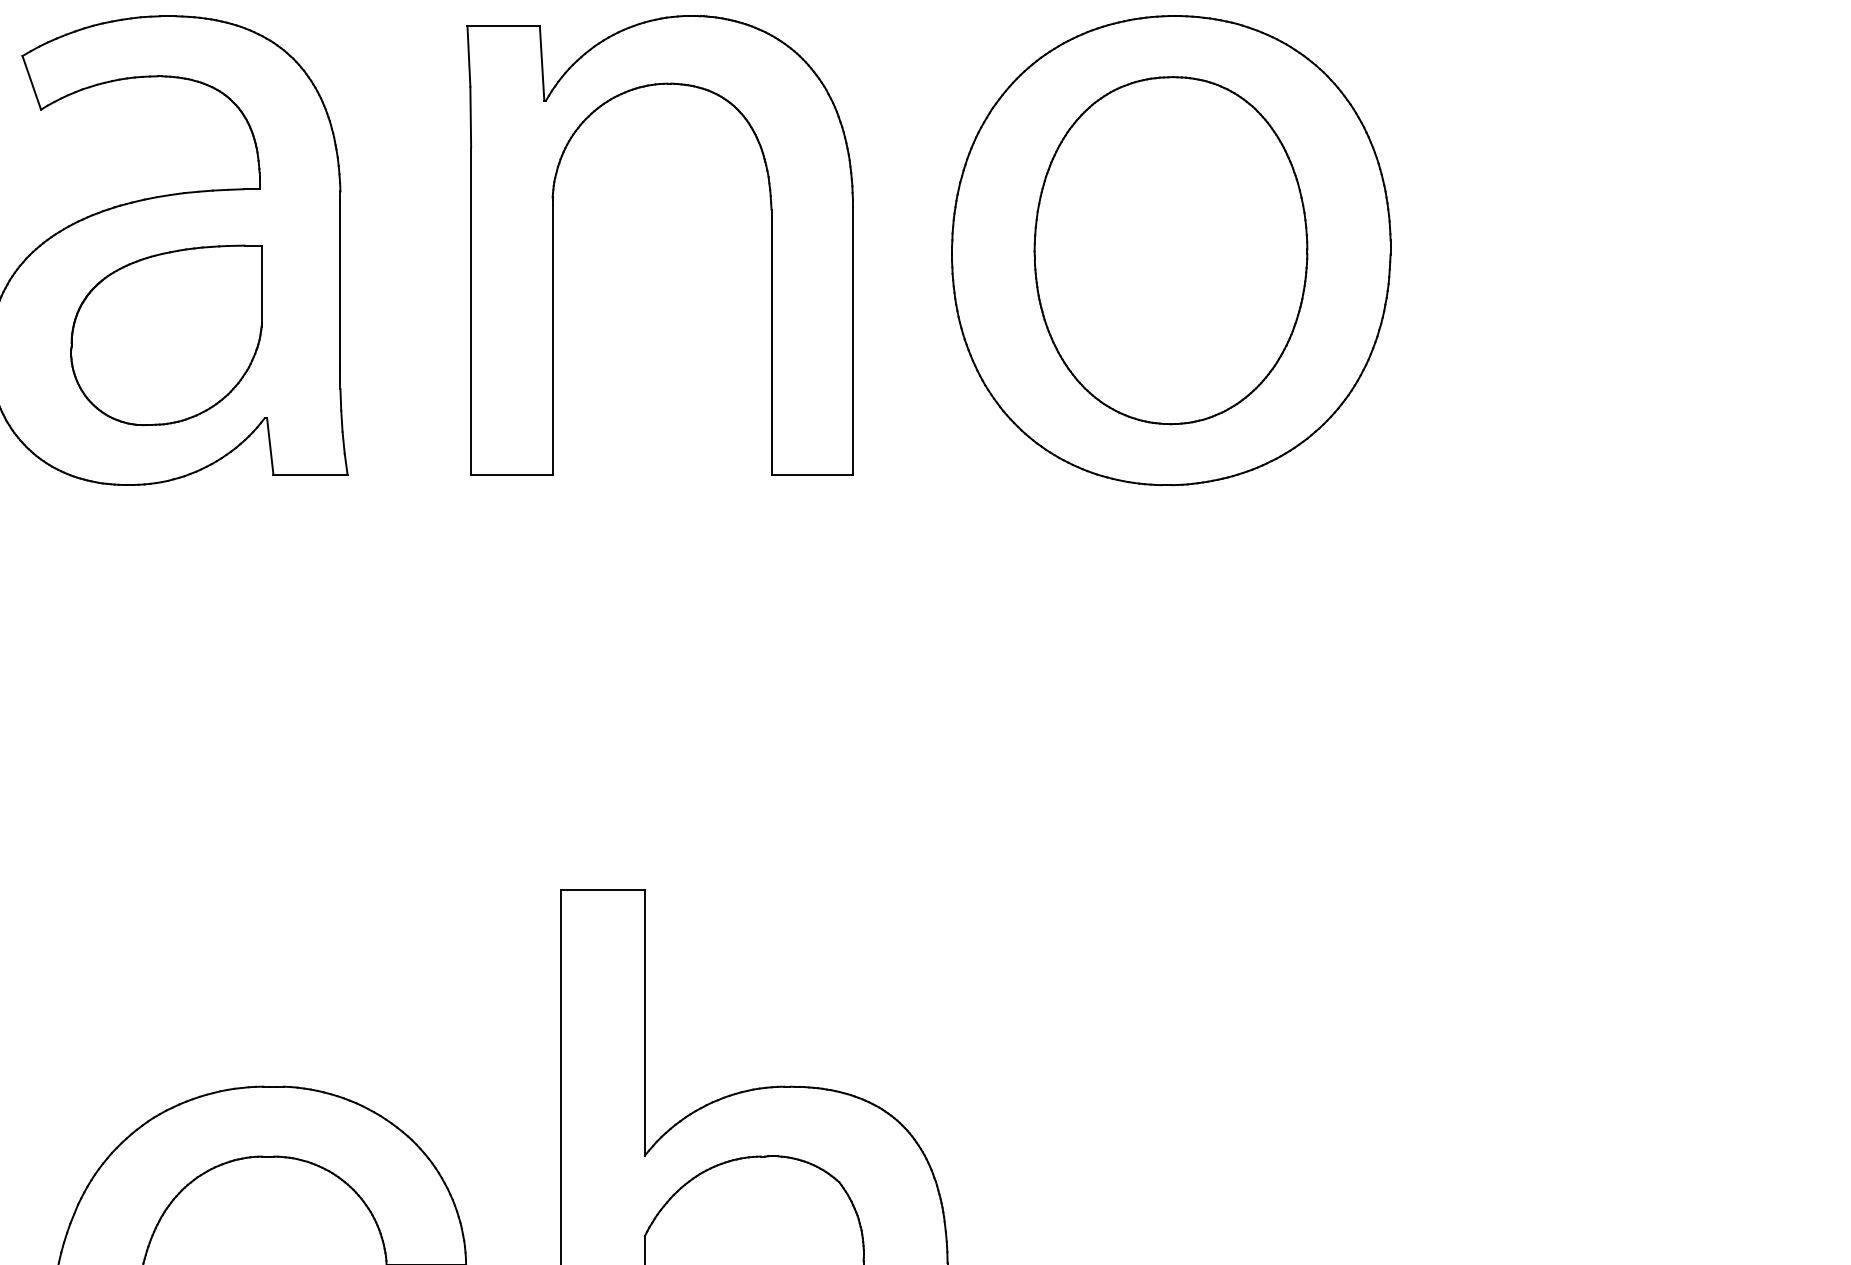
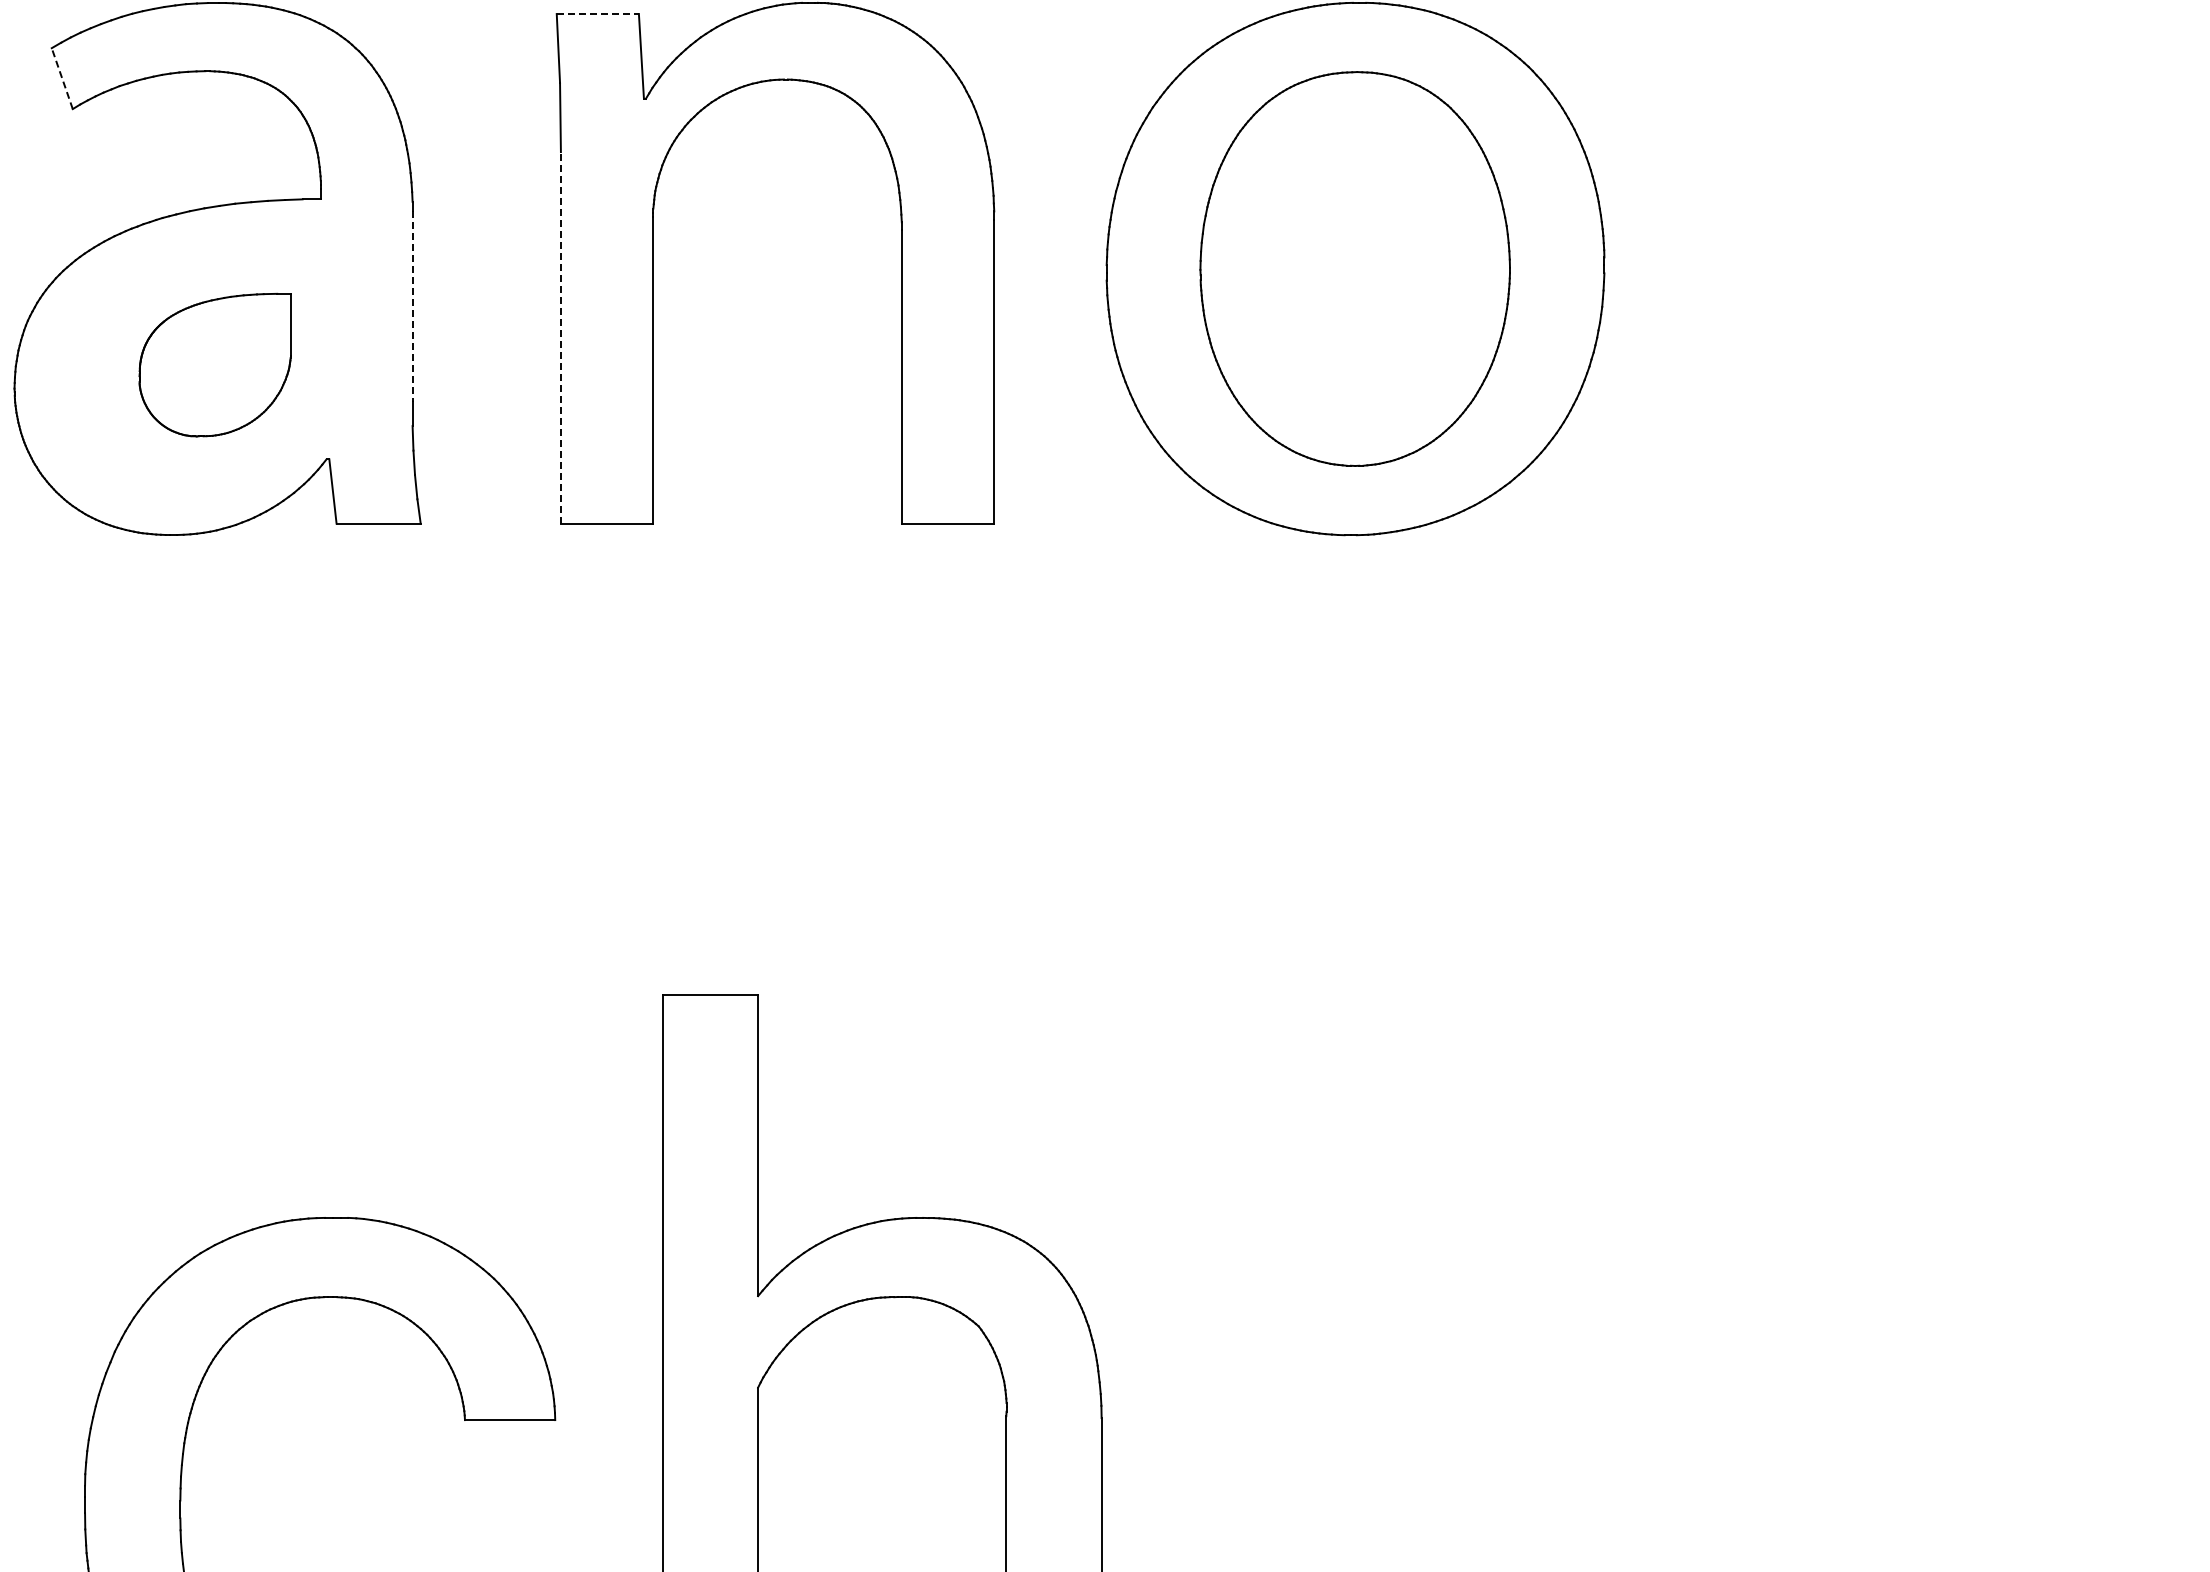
line: (504, 26) -> (598, 14), solid -> dashed
line: (31, 82) -> (62, 78), solid -> dashed
line: (340, 284) -> (412, 307), solid -> dashed
line: (470, 310) -> (560, 337), solid -> dashed
part: (165, 334) -> (214, 364), size x0.7

